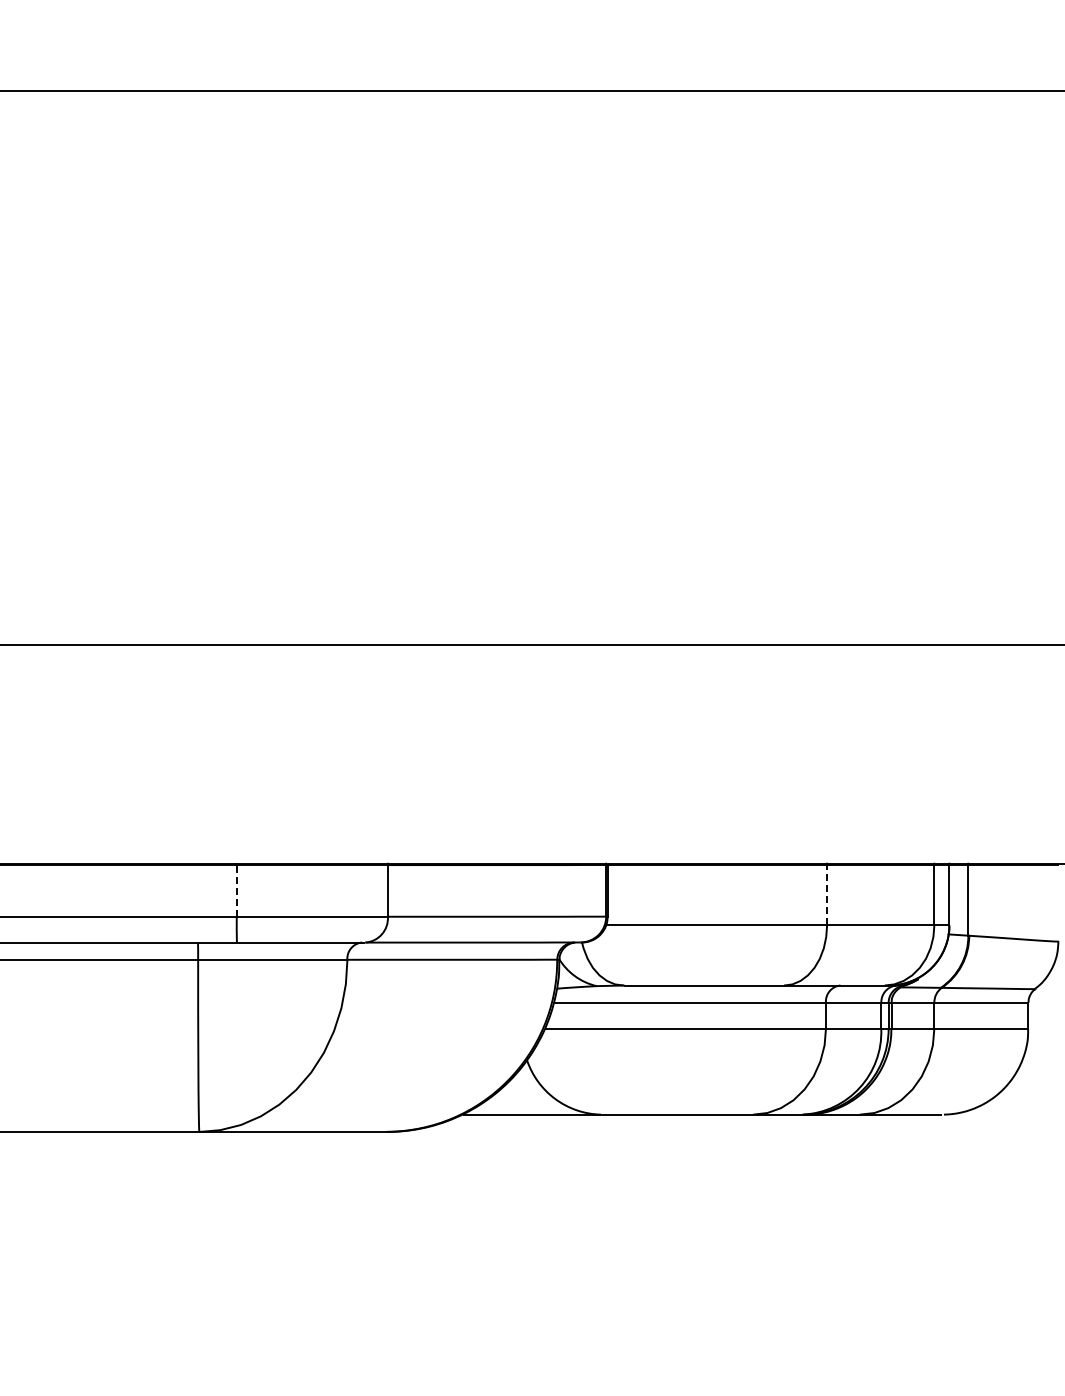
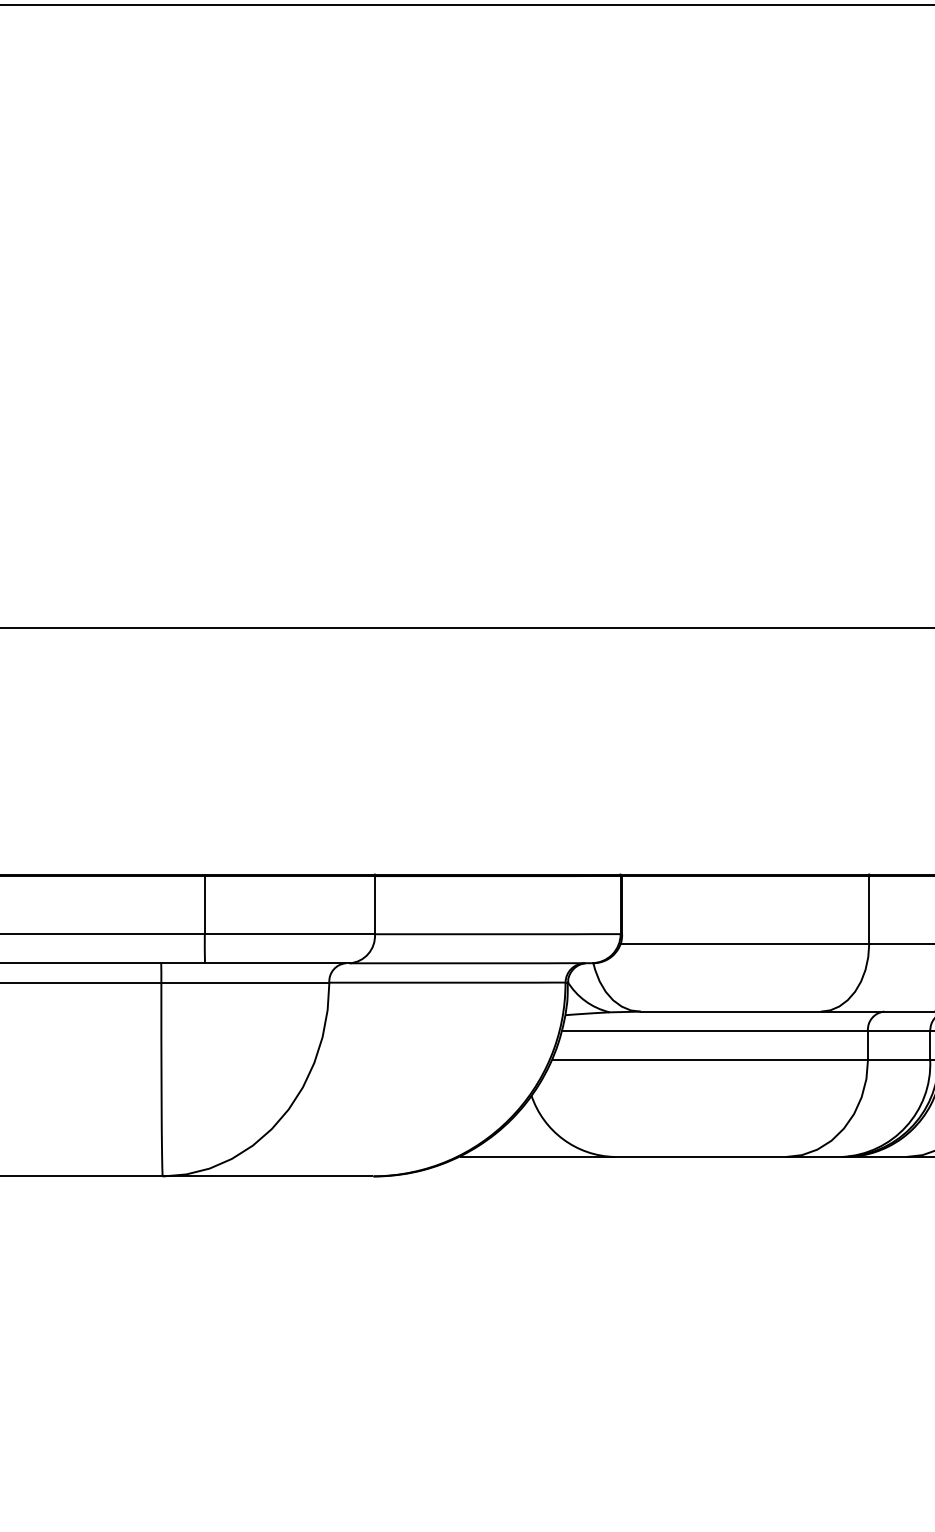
line: (236, 890) -> (204, 904), dashed -> solid
line: (827, 894) -> (869, 909), dashed -> solid

